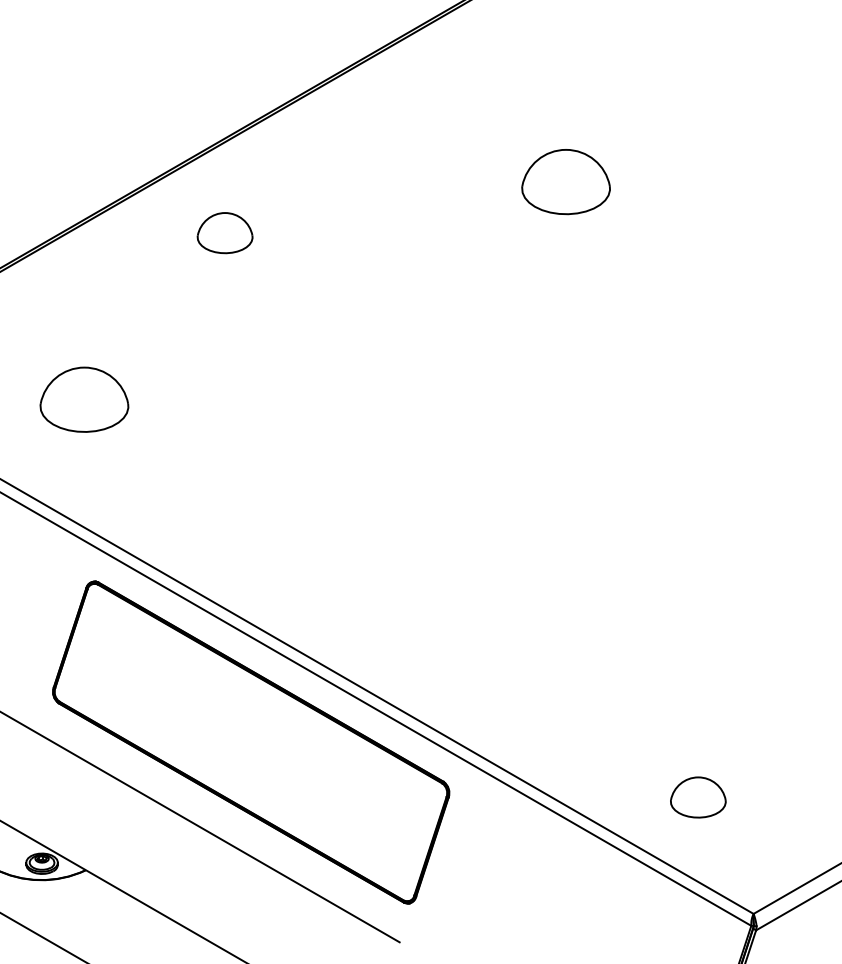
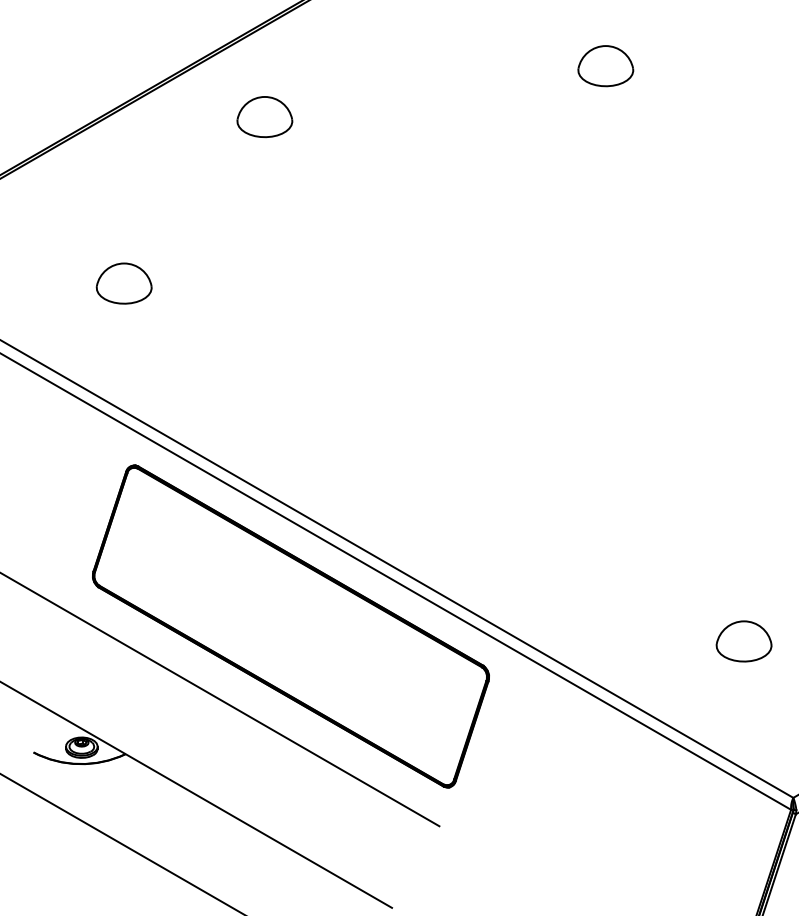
part: (565, 182) -> (605, 66), size x0.62
part: (84, 399) -> (124, 283), size x0.62
part: (698, 797) -> (744, 641), moved

